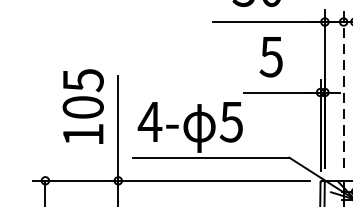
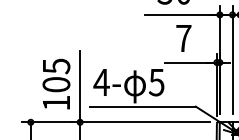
text: (271, 56) -> (183, 38), 5 -> 7
line: (343, 89) -> (232, 60), dashed -> solid
text: (83, 105) -> (56, 83), moved

